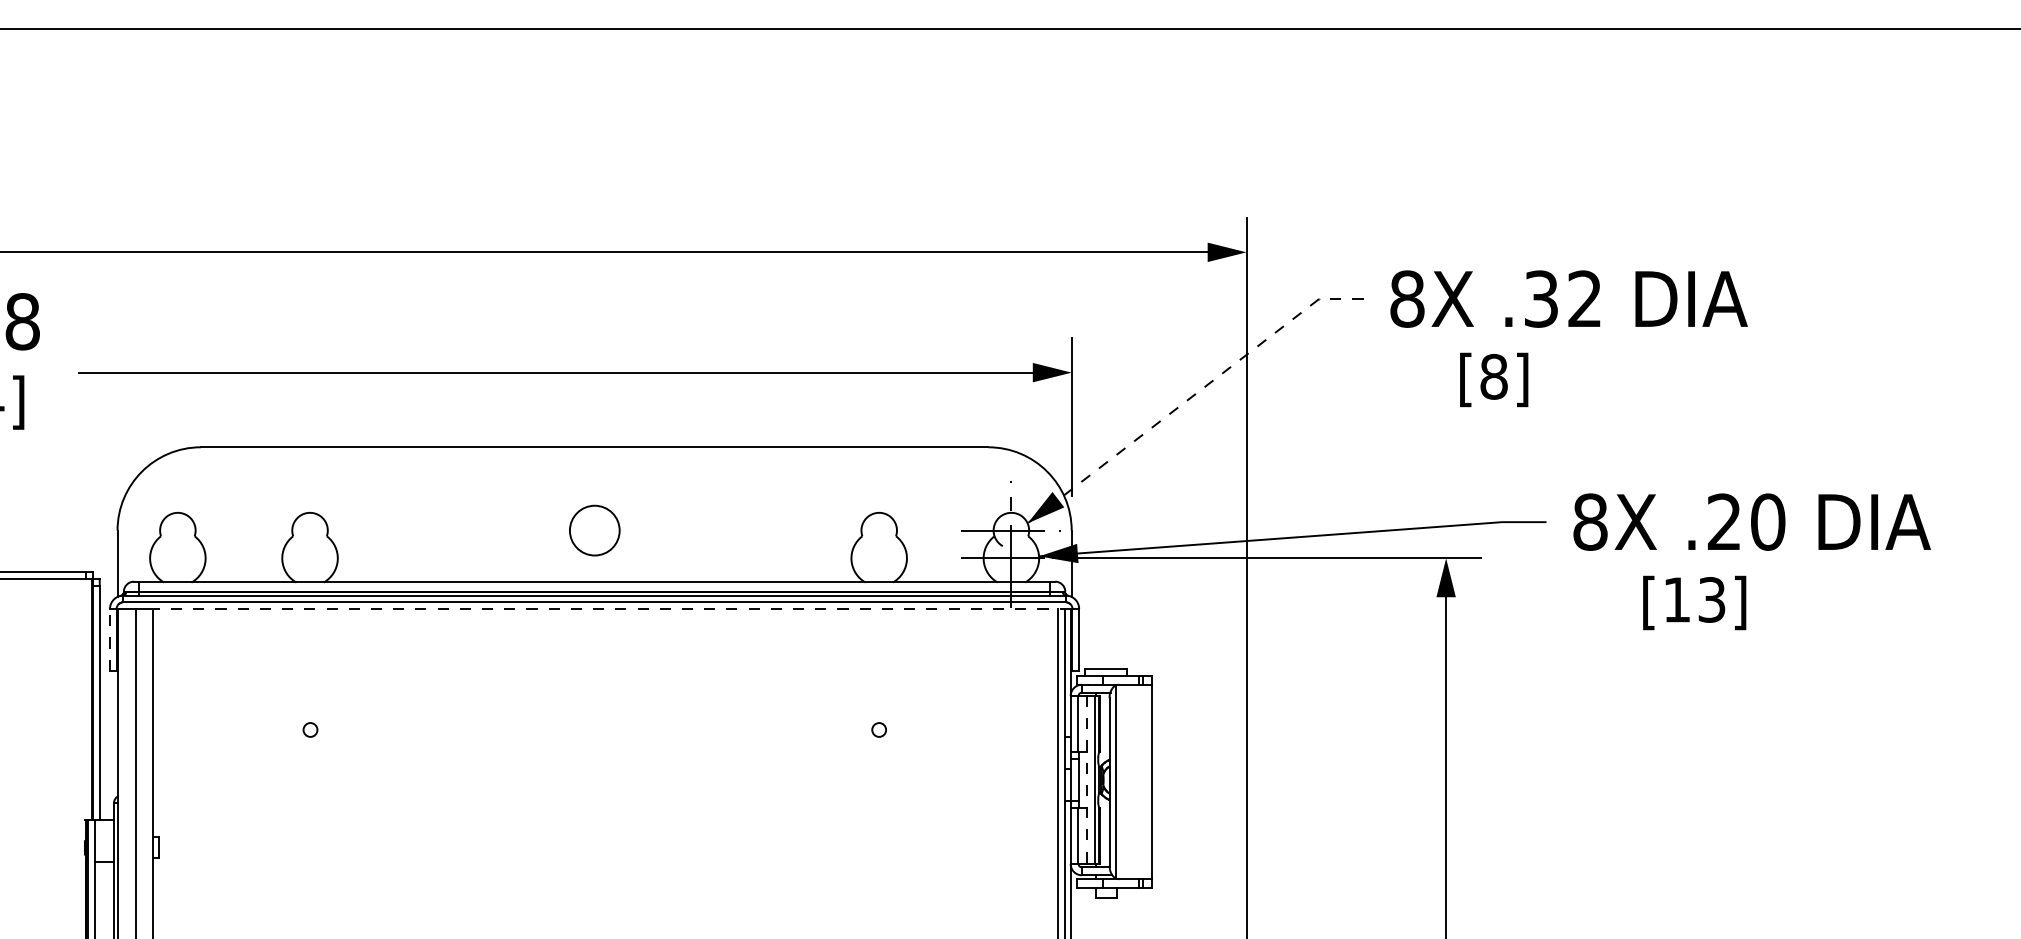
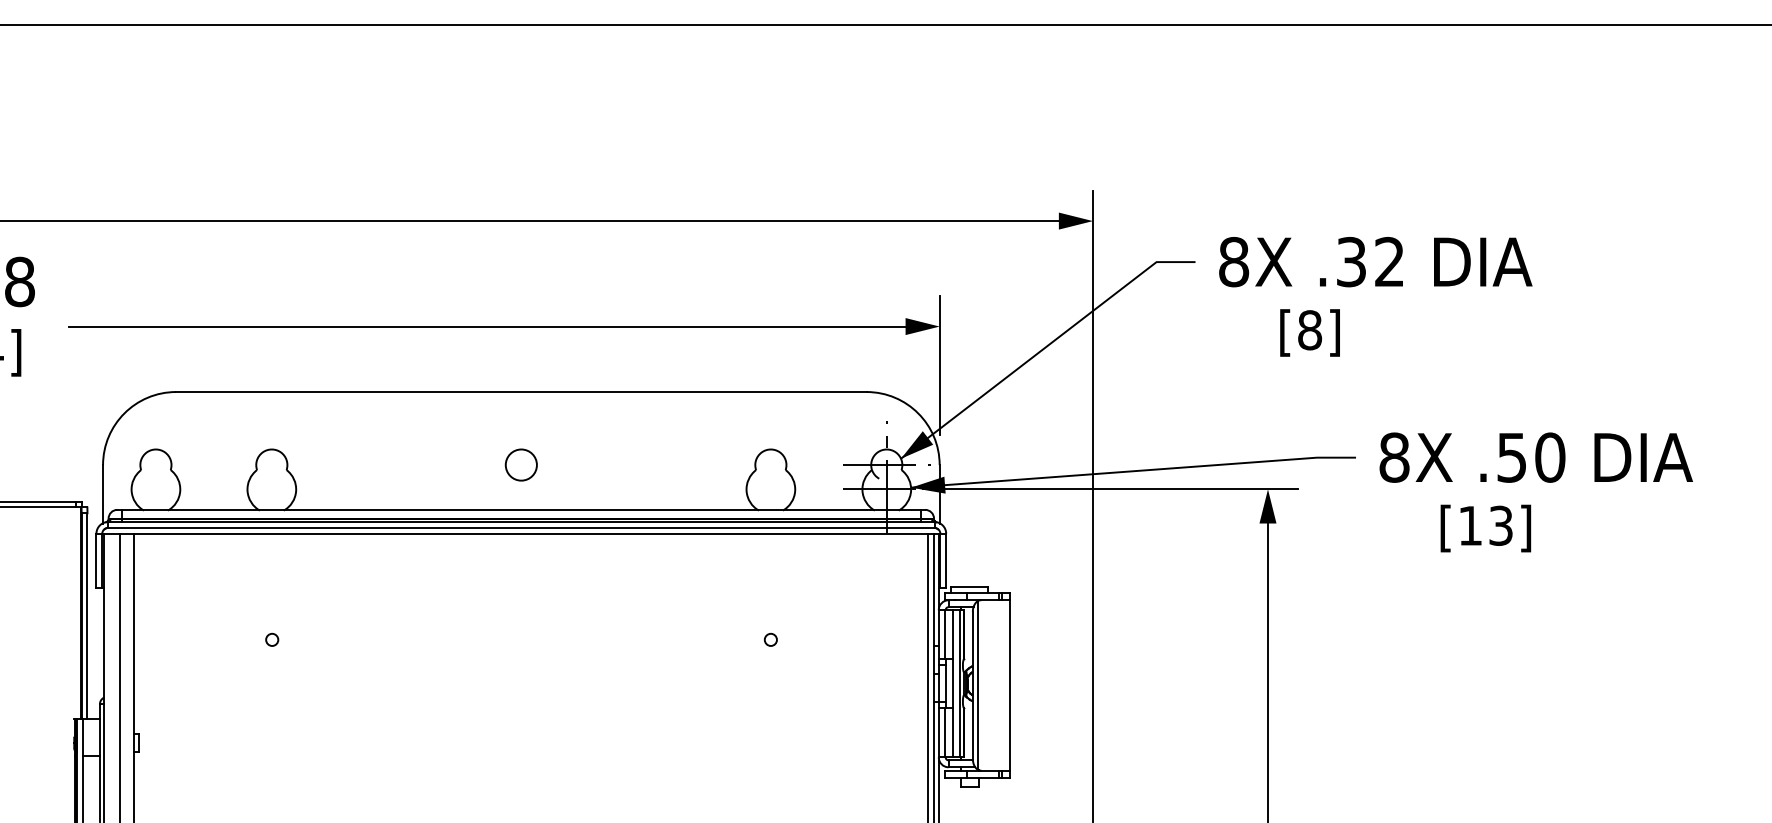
line: (1191, 397) -> (1044, 348), dashed -> solid
text: (1723, 521) -> (1511, 457), .20 -> .50
circle: (593, 529) -> (520, 464), size x0.71
line: (610, 608) -> (535, 533), dashed -> solid
line: (110, 639) -> (96, 560), dashed -> solid
line: (1087, 779) -> (953, 683), dashed -> solid

